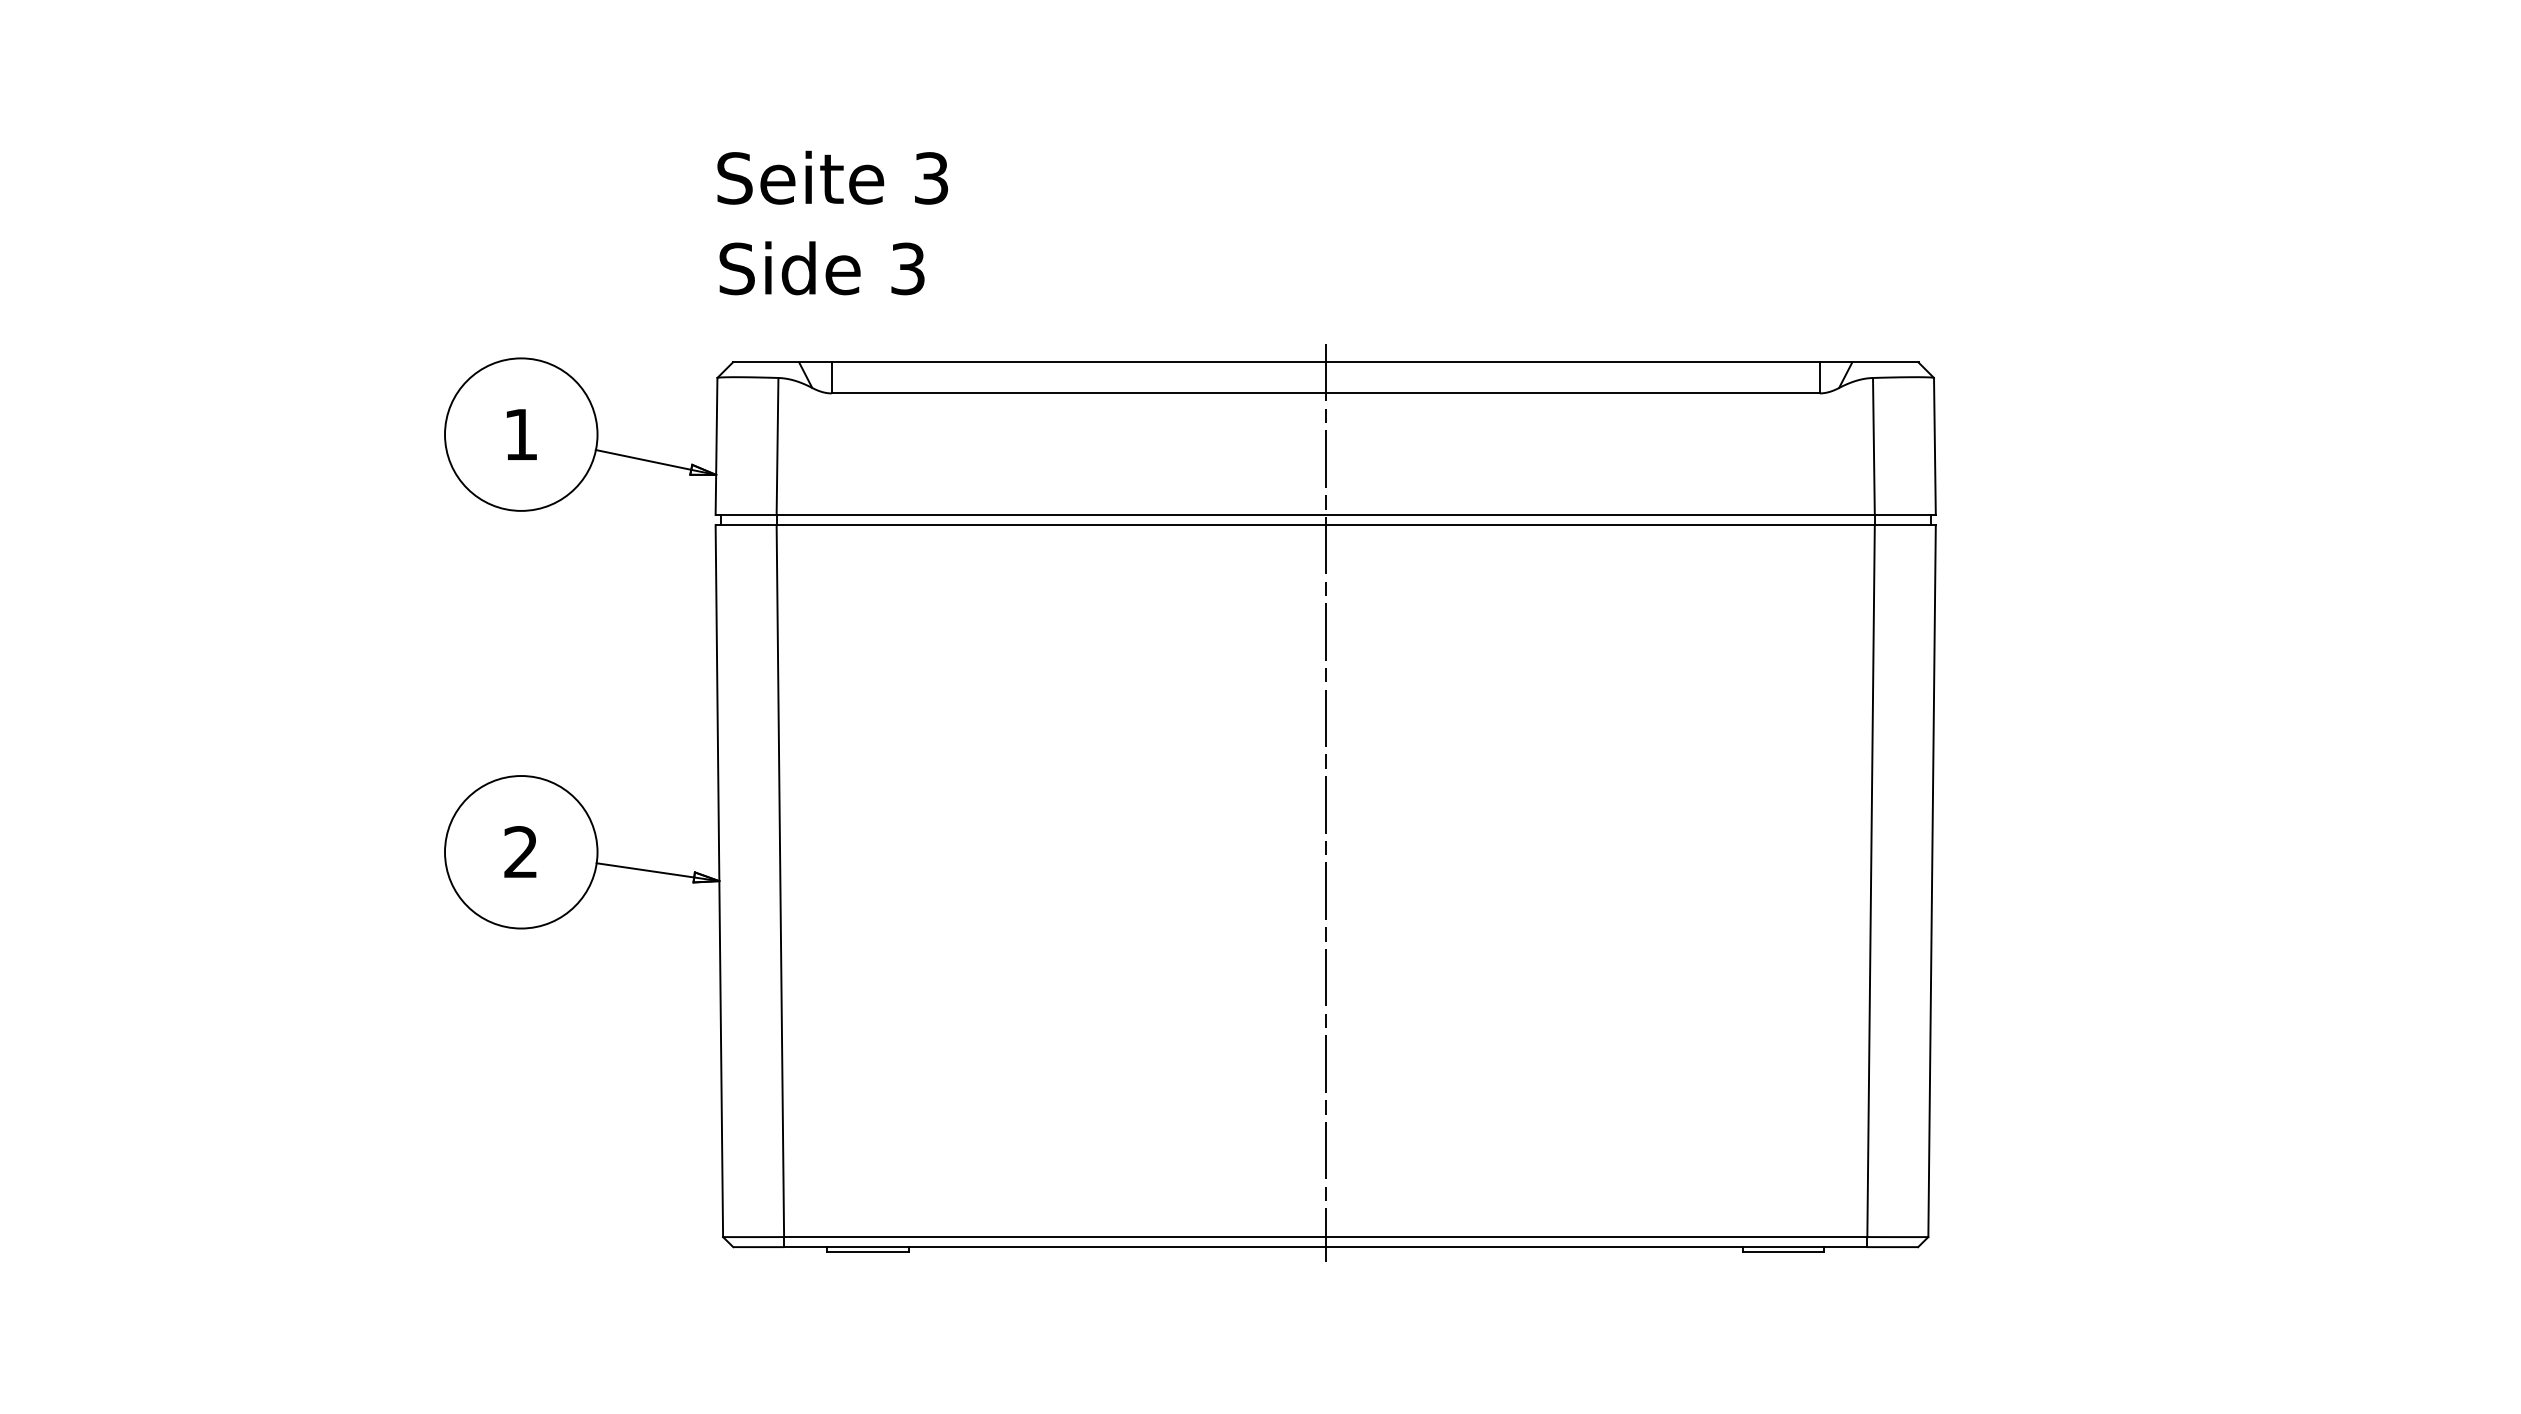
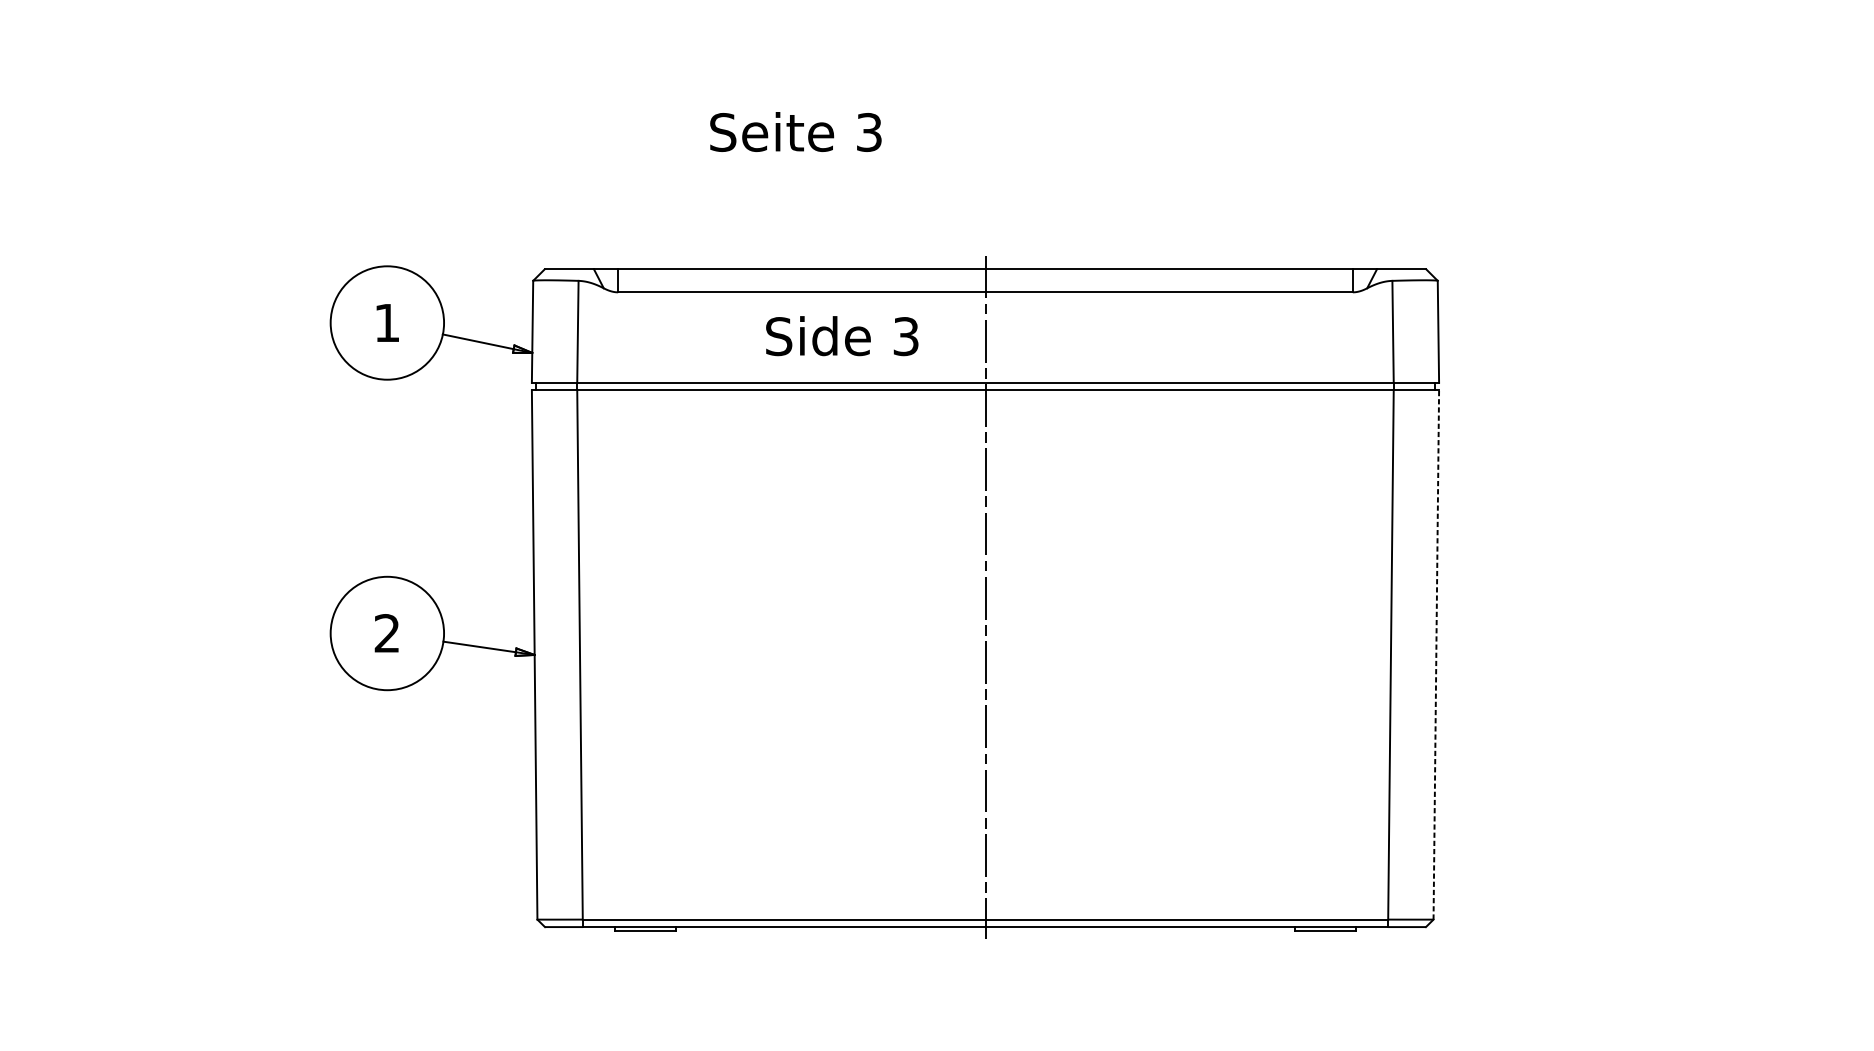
text: (832, 177) -> (795, 131), moved
text: (821, 268) -> (841, 336), moved
line: (1932, 881) -> (1436, 655), solid -> dashed

